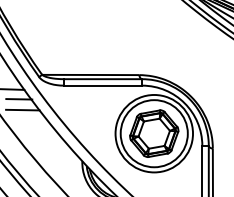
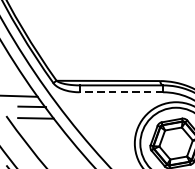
line: (102, 85) -> (120, 92), solid -> dashed

